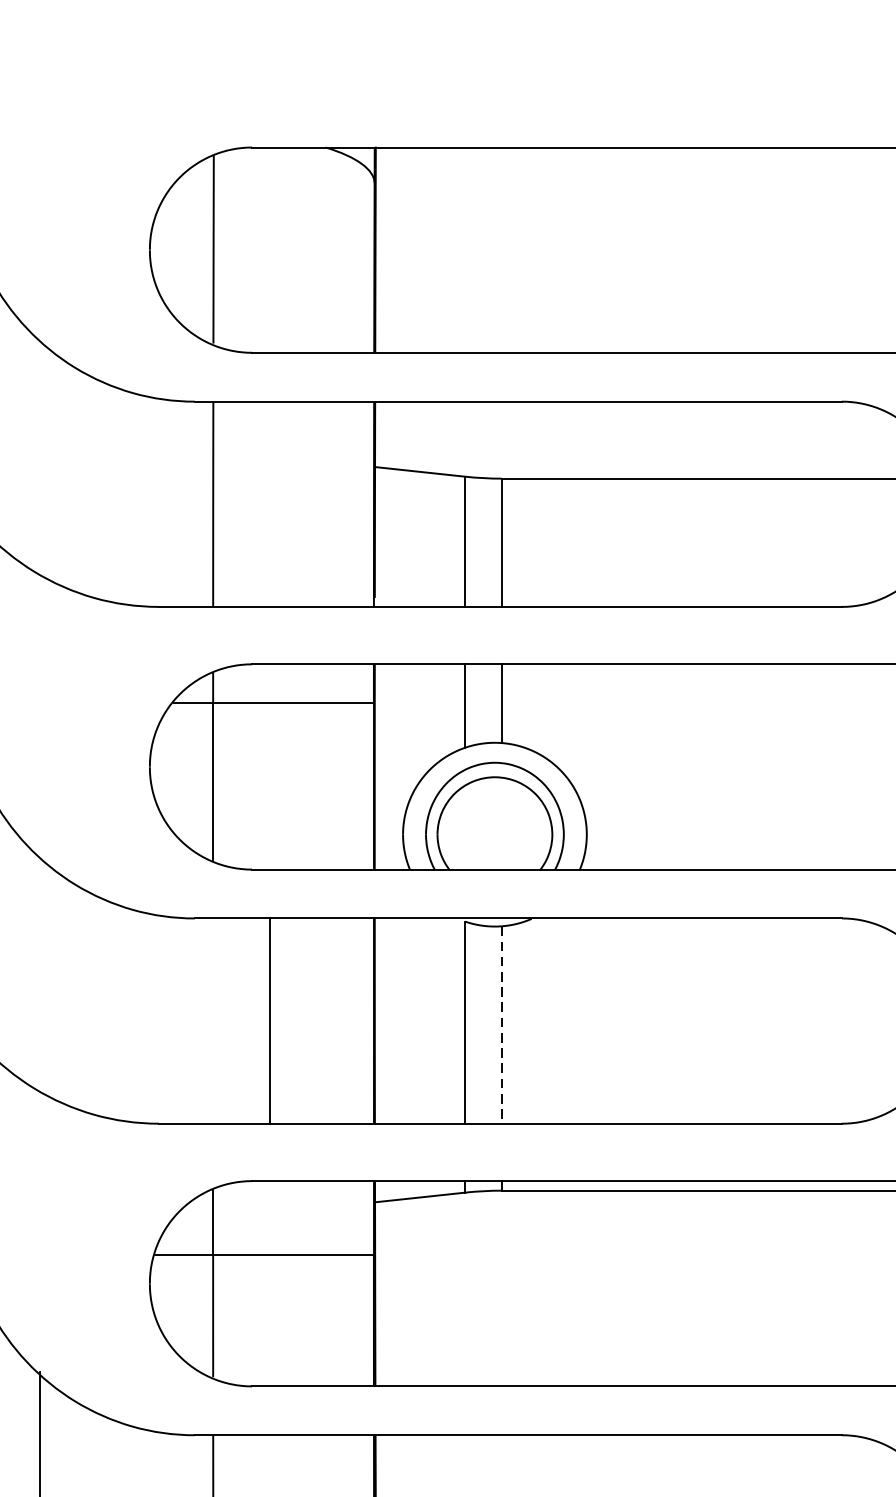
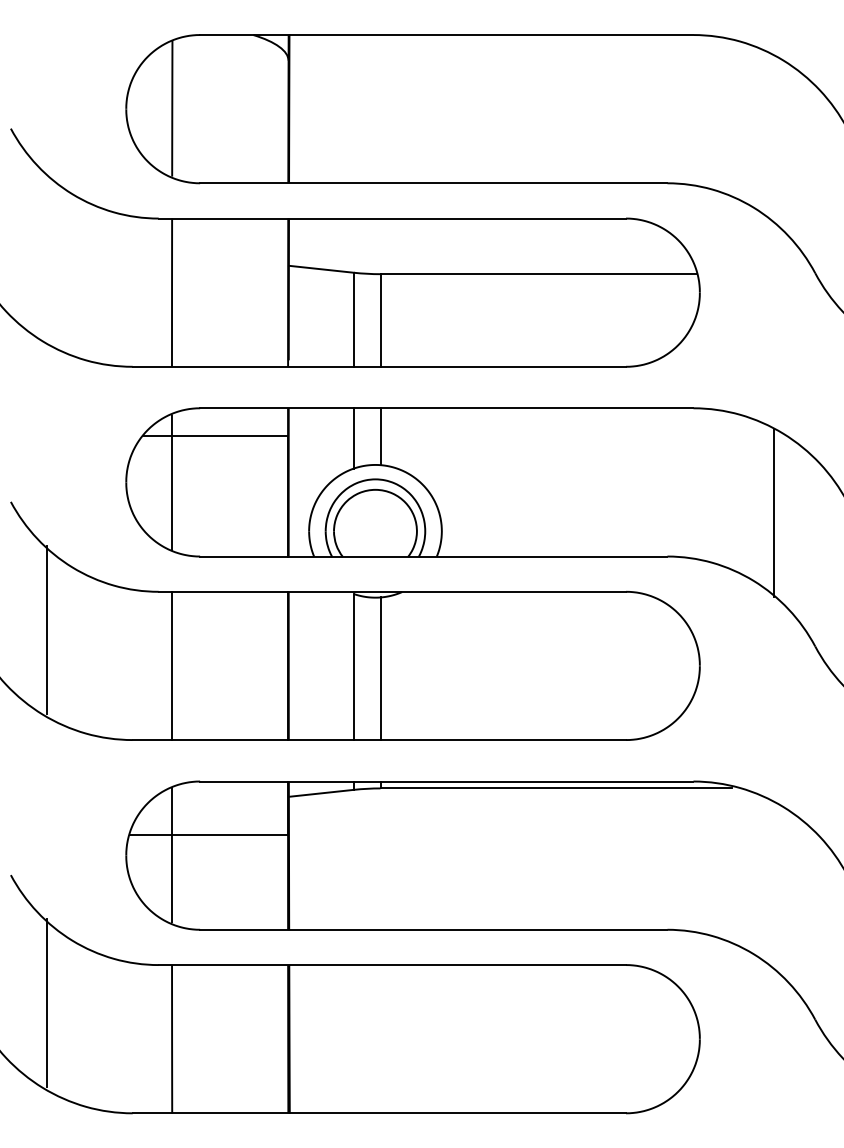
line: (39, 970) -> (46, 629), added
line: (269, 1020) -> (171, 665), moved
line: (501, 1026) -> (380, 669), dashed -> solid

